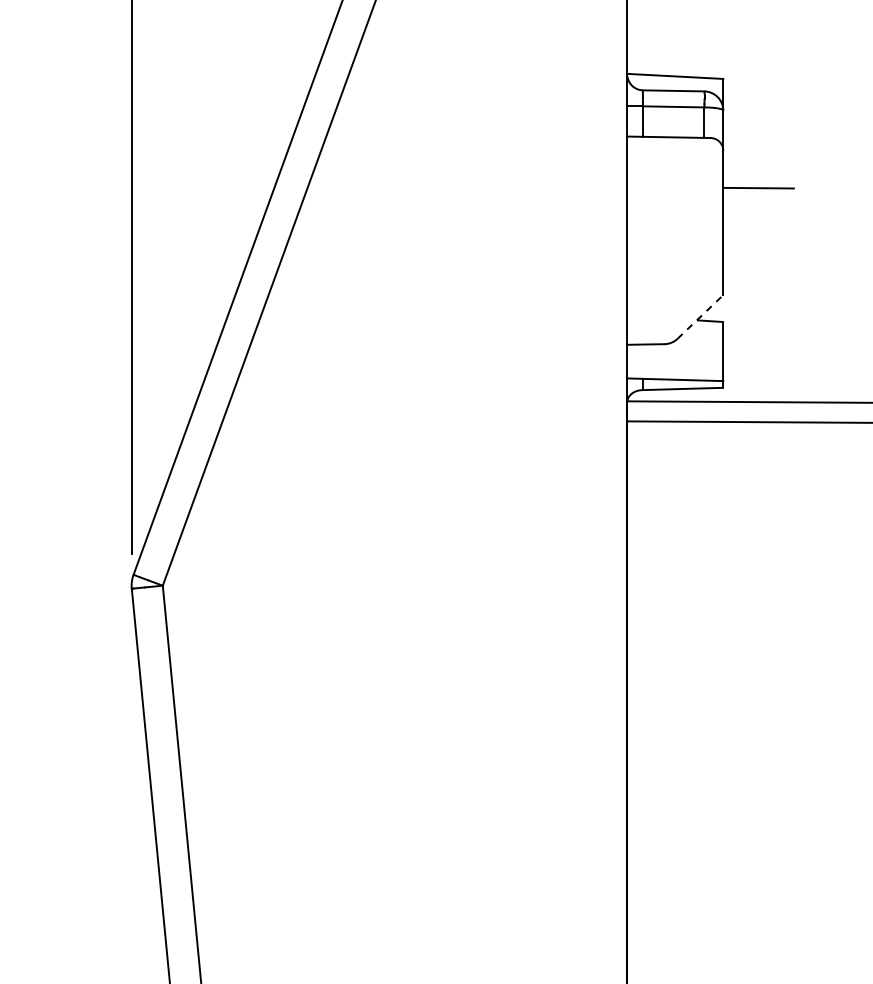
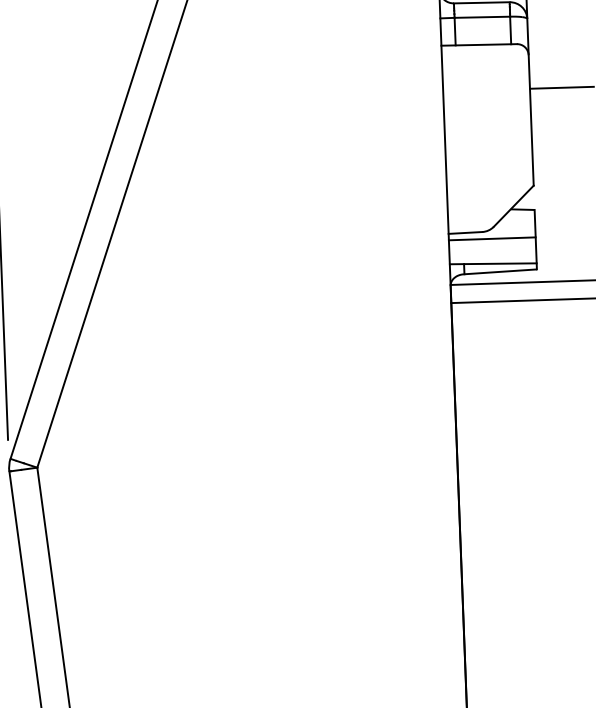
line: (700, 317) -> (513, 206), dashed -> solid
line: (675, 351) -> (492, 238), added

